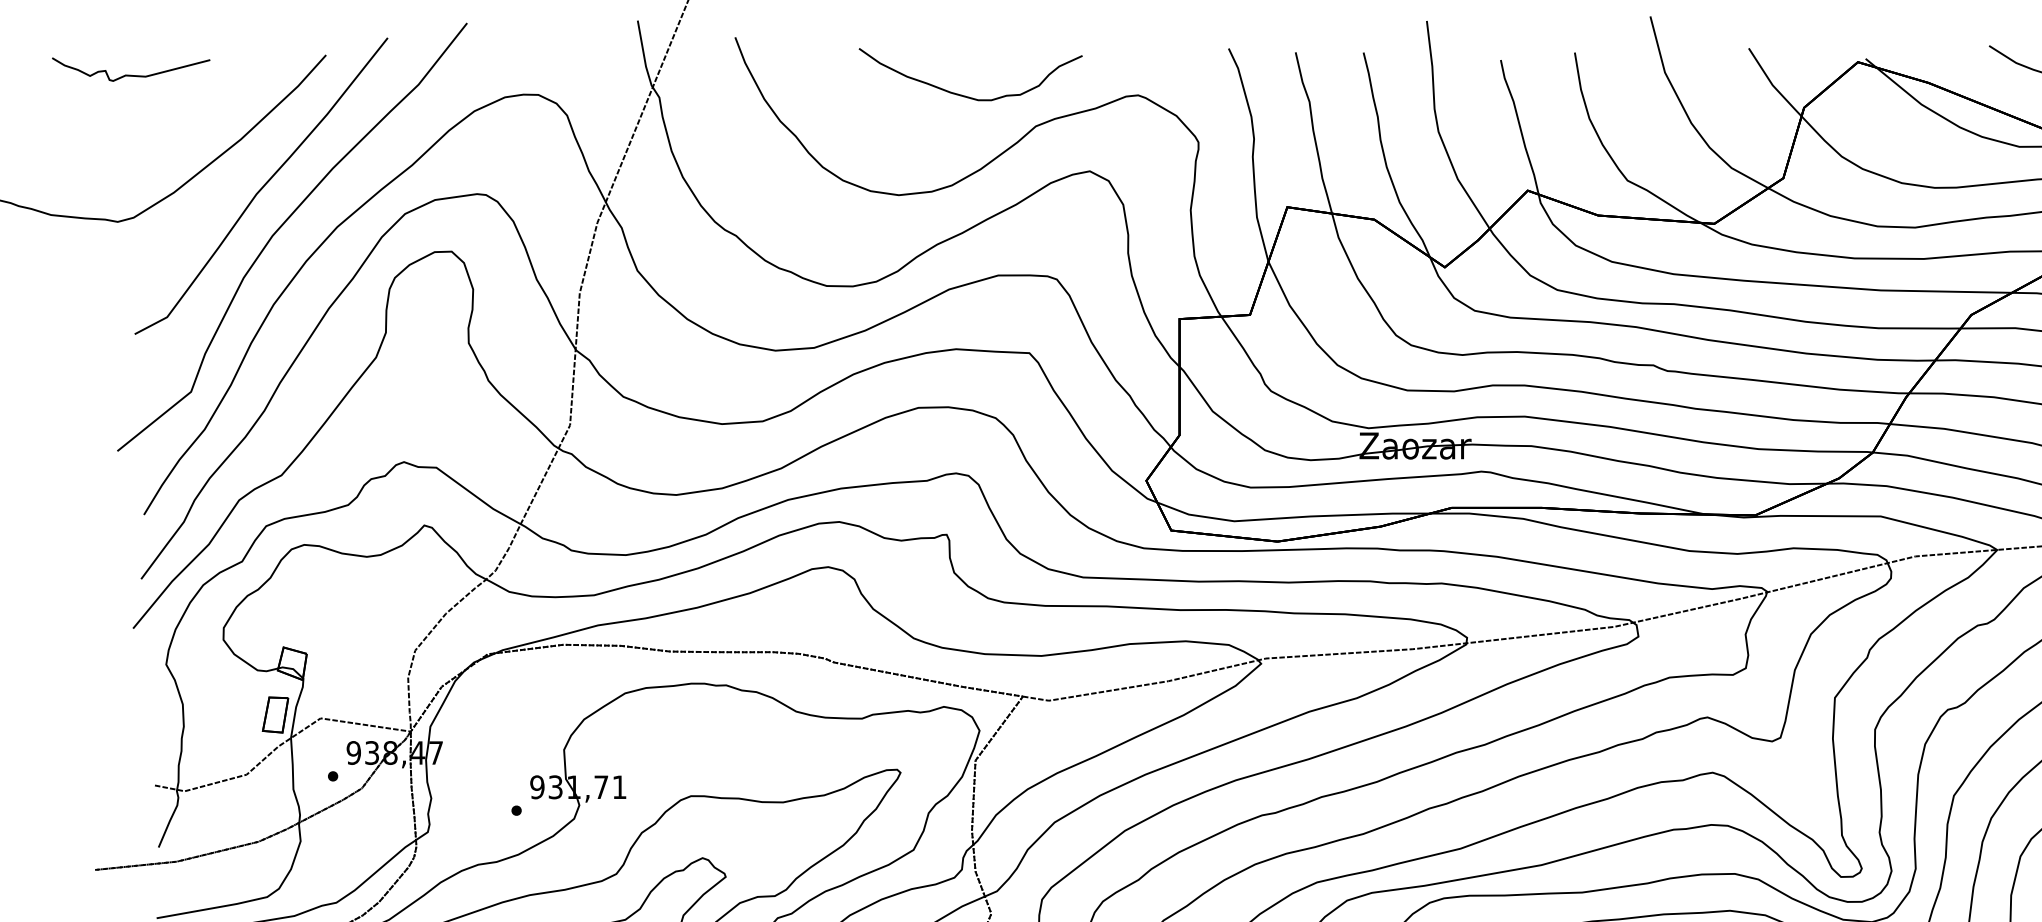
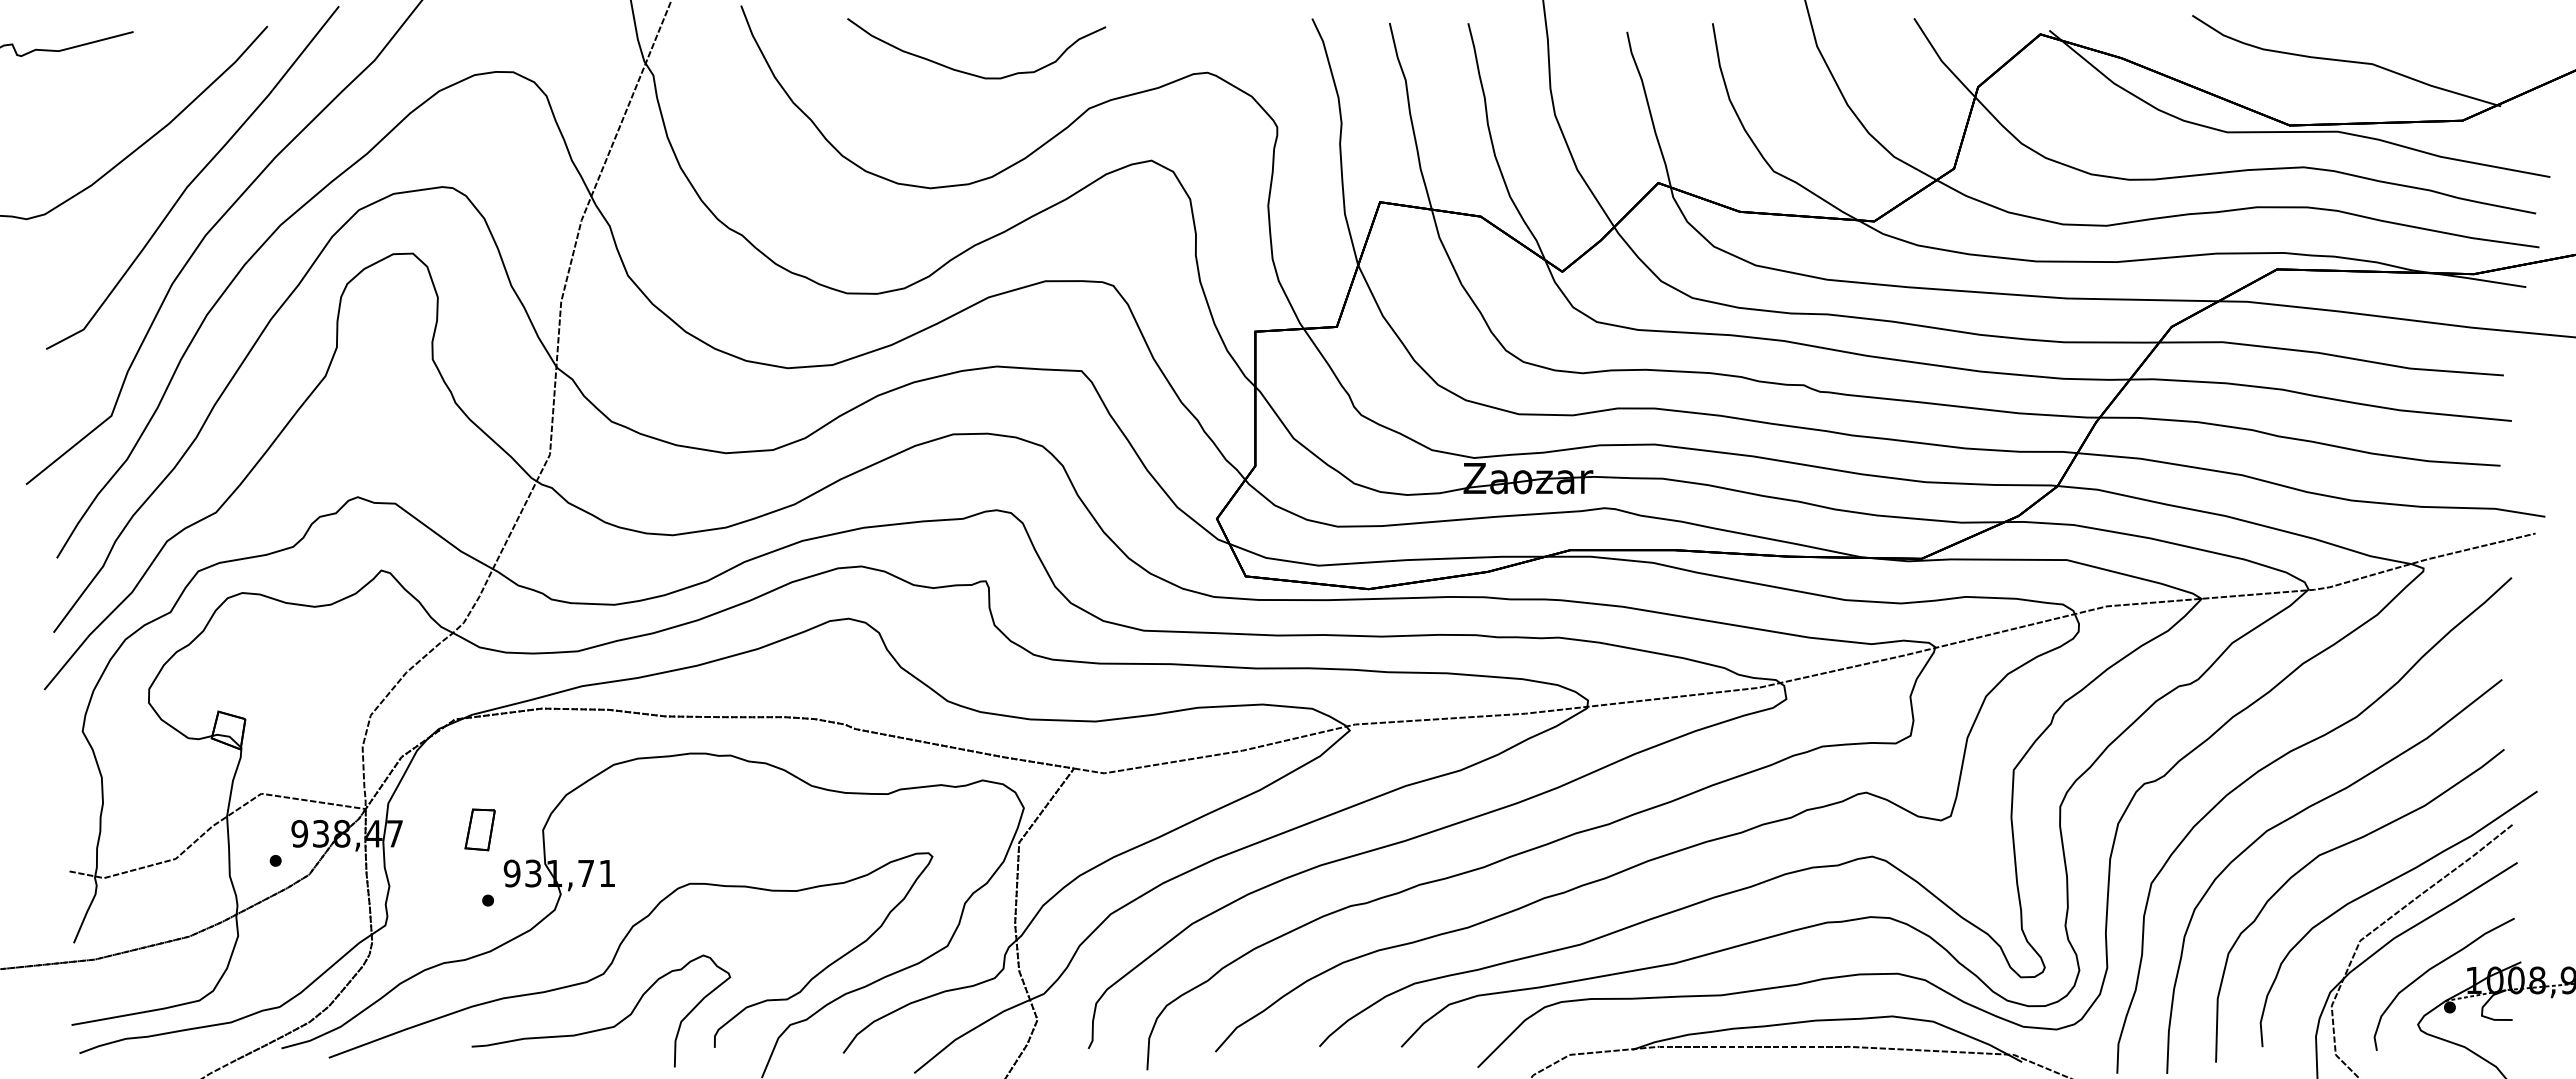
curve: (963, 95) -> (968, 72), moved
part: (274, 714) -> (479, 829), moved

